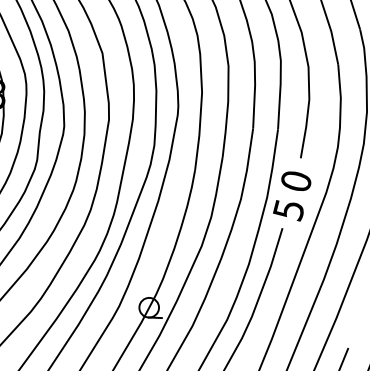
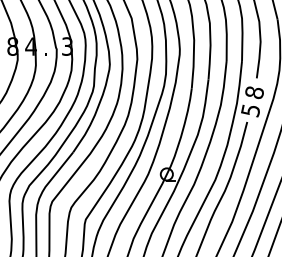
text: (296, 180) -> (254, 92), 0 -> 8

